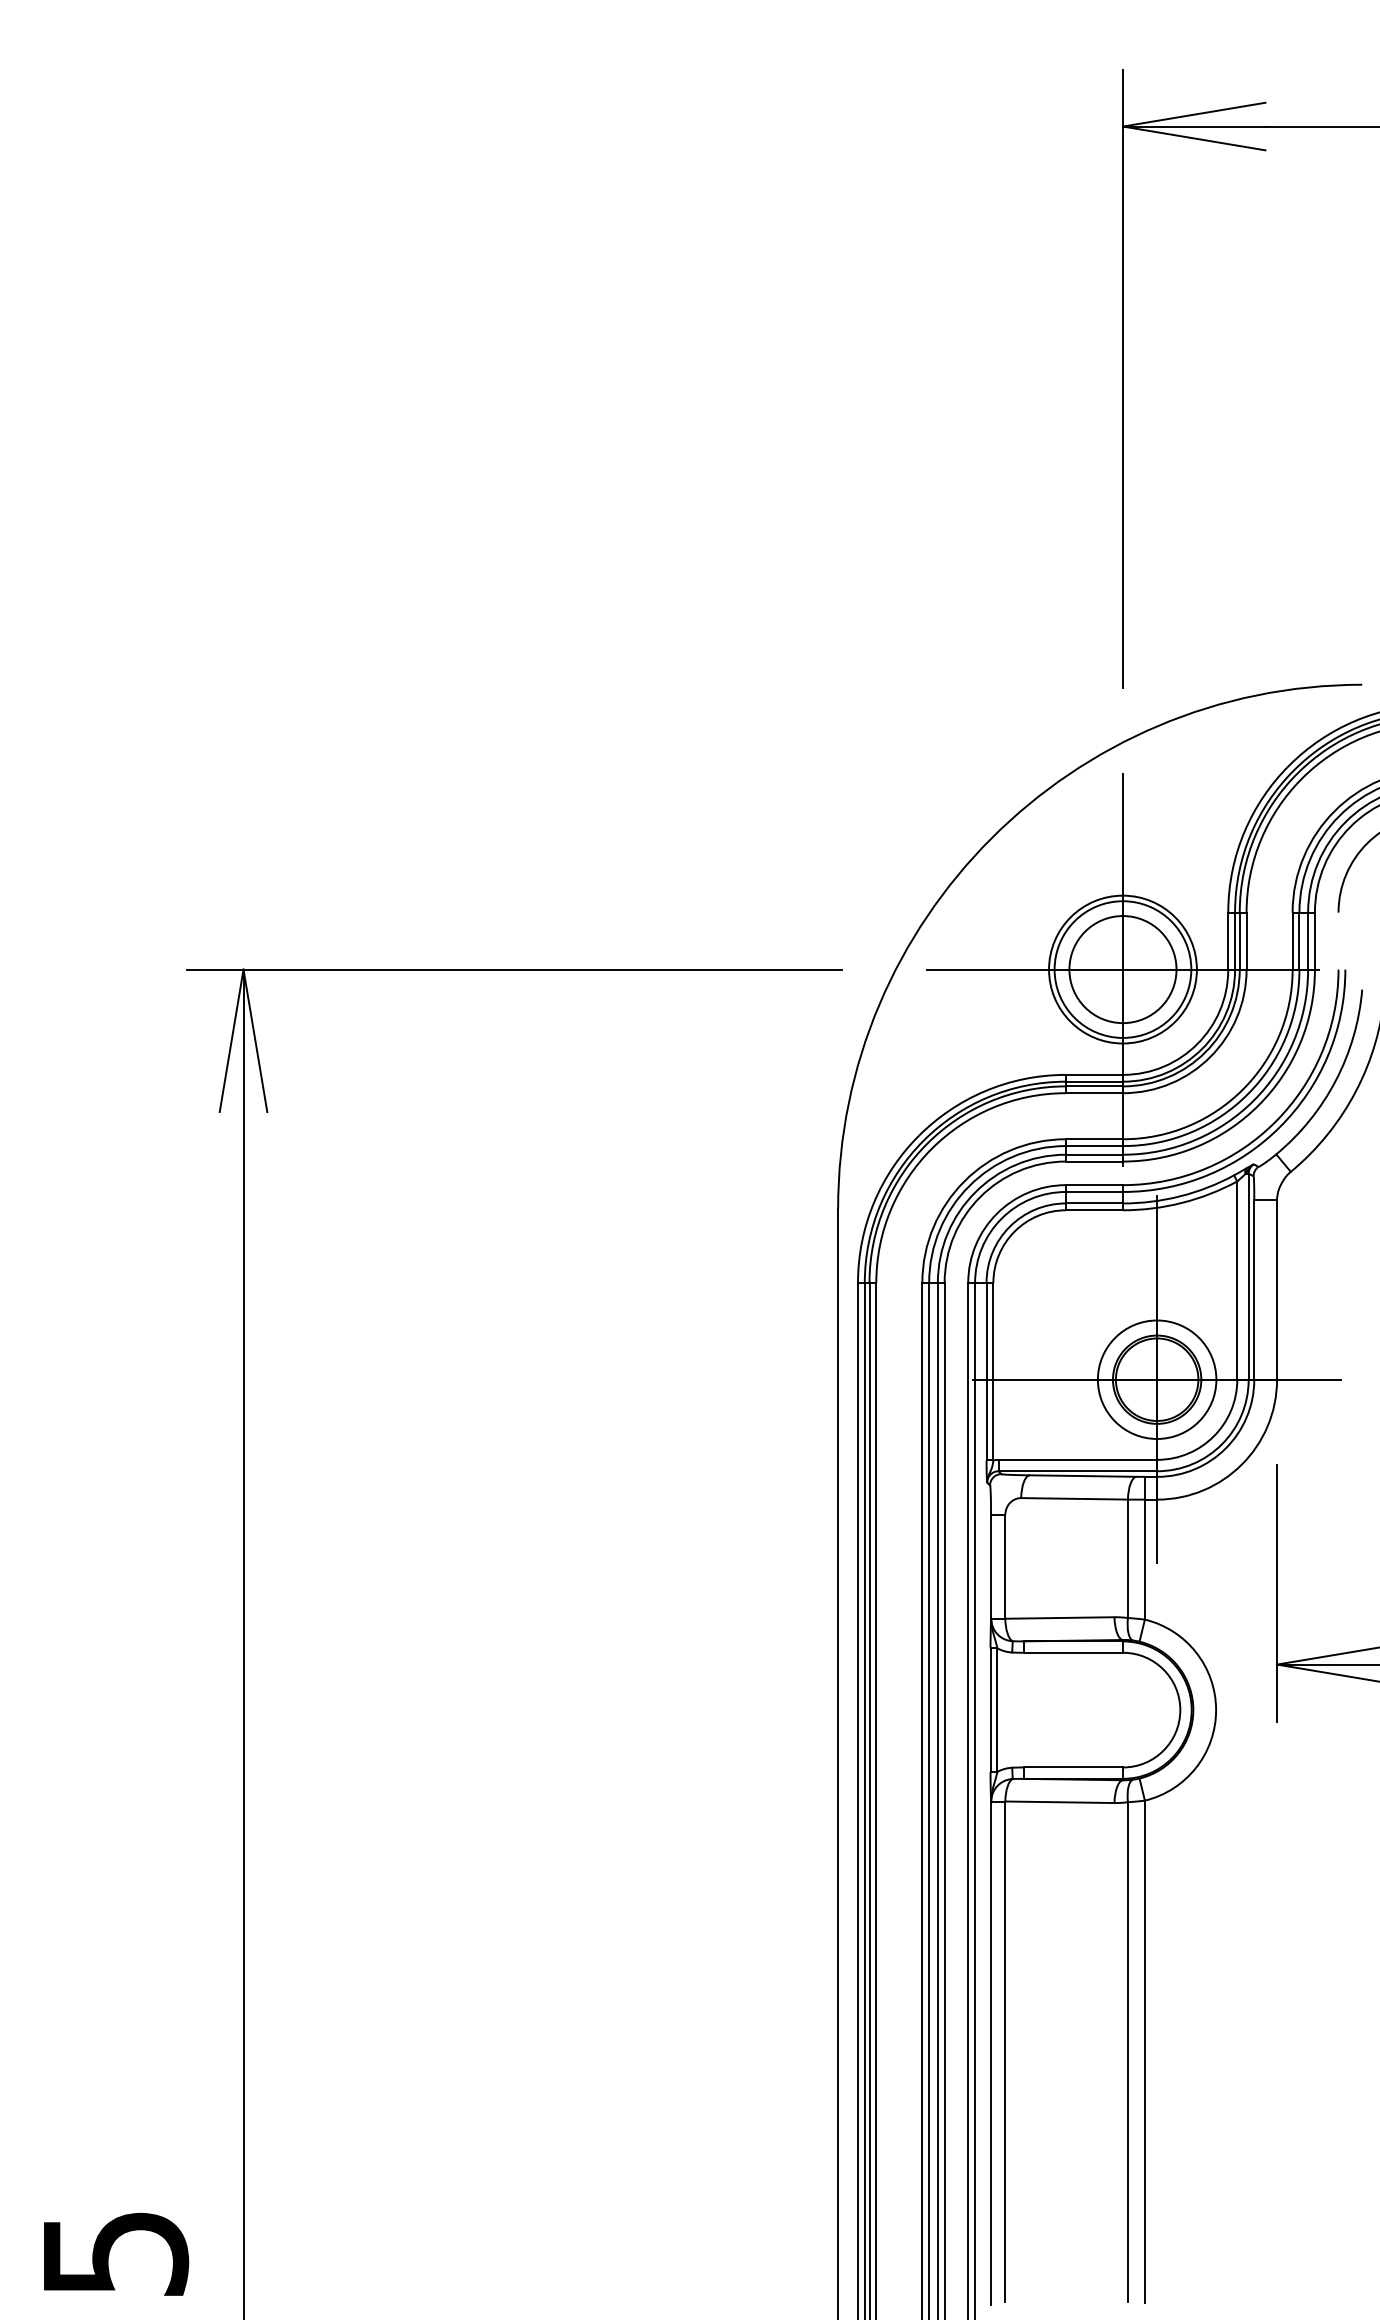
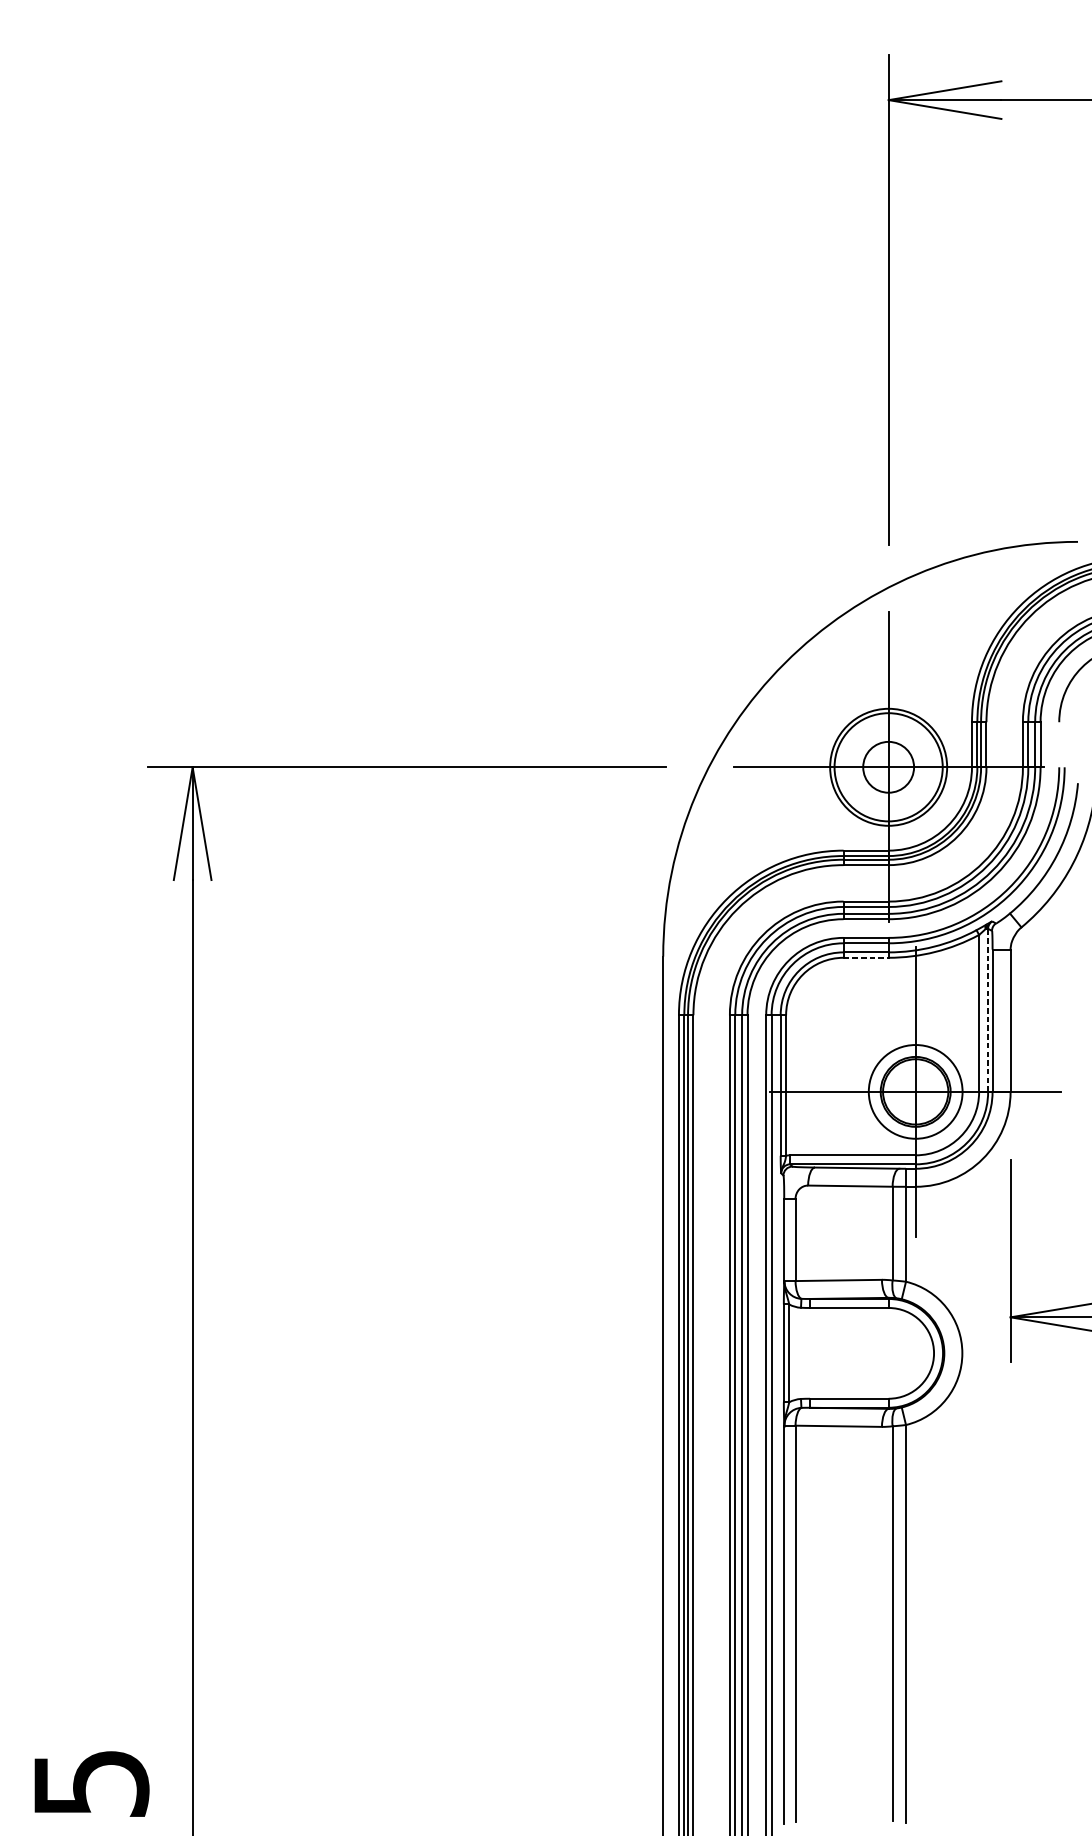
circle: (1122, 969) -> (888, 767), size x0.6
line: (1094, 1210) -> (866, 957), solid -> dashed
line: (1248, 1276) -> (987, 1010), solid -> dashed

